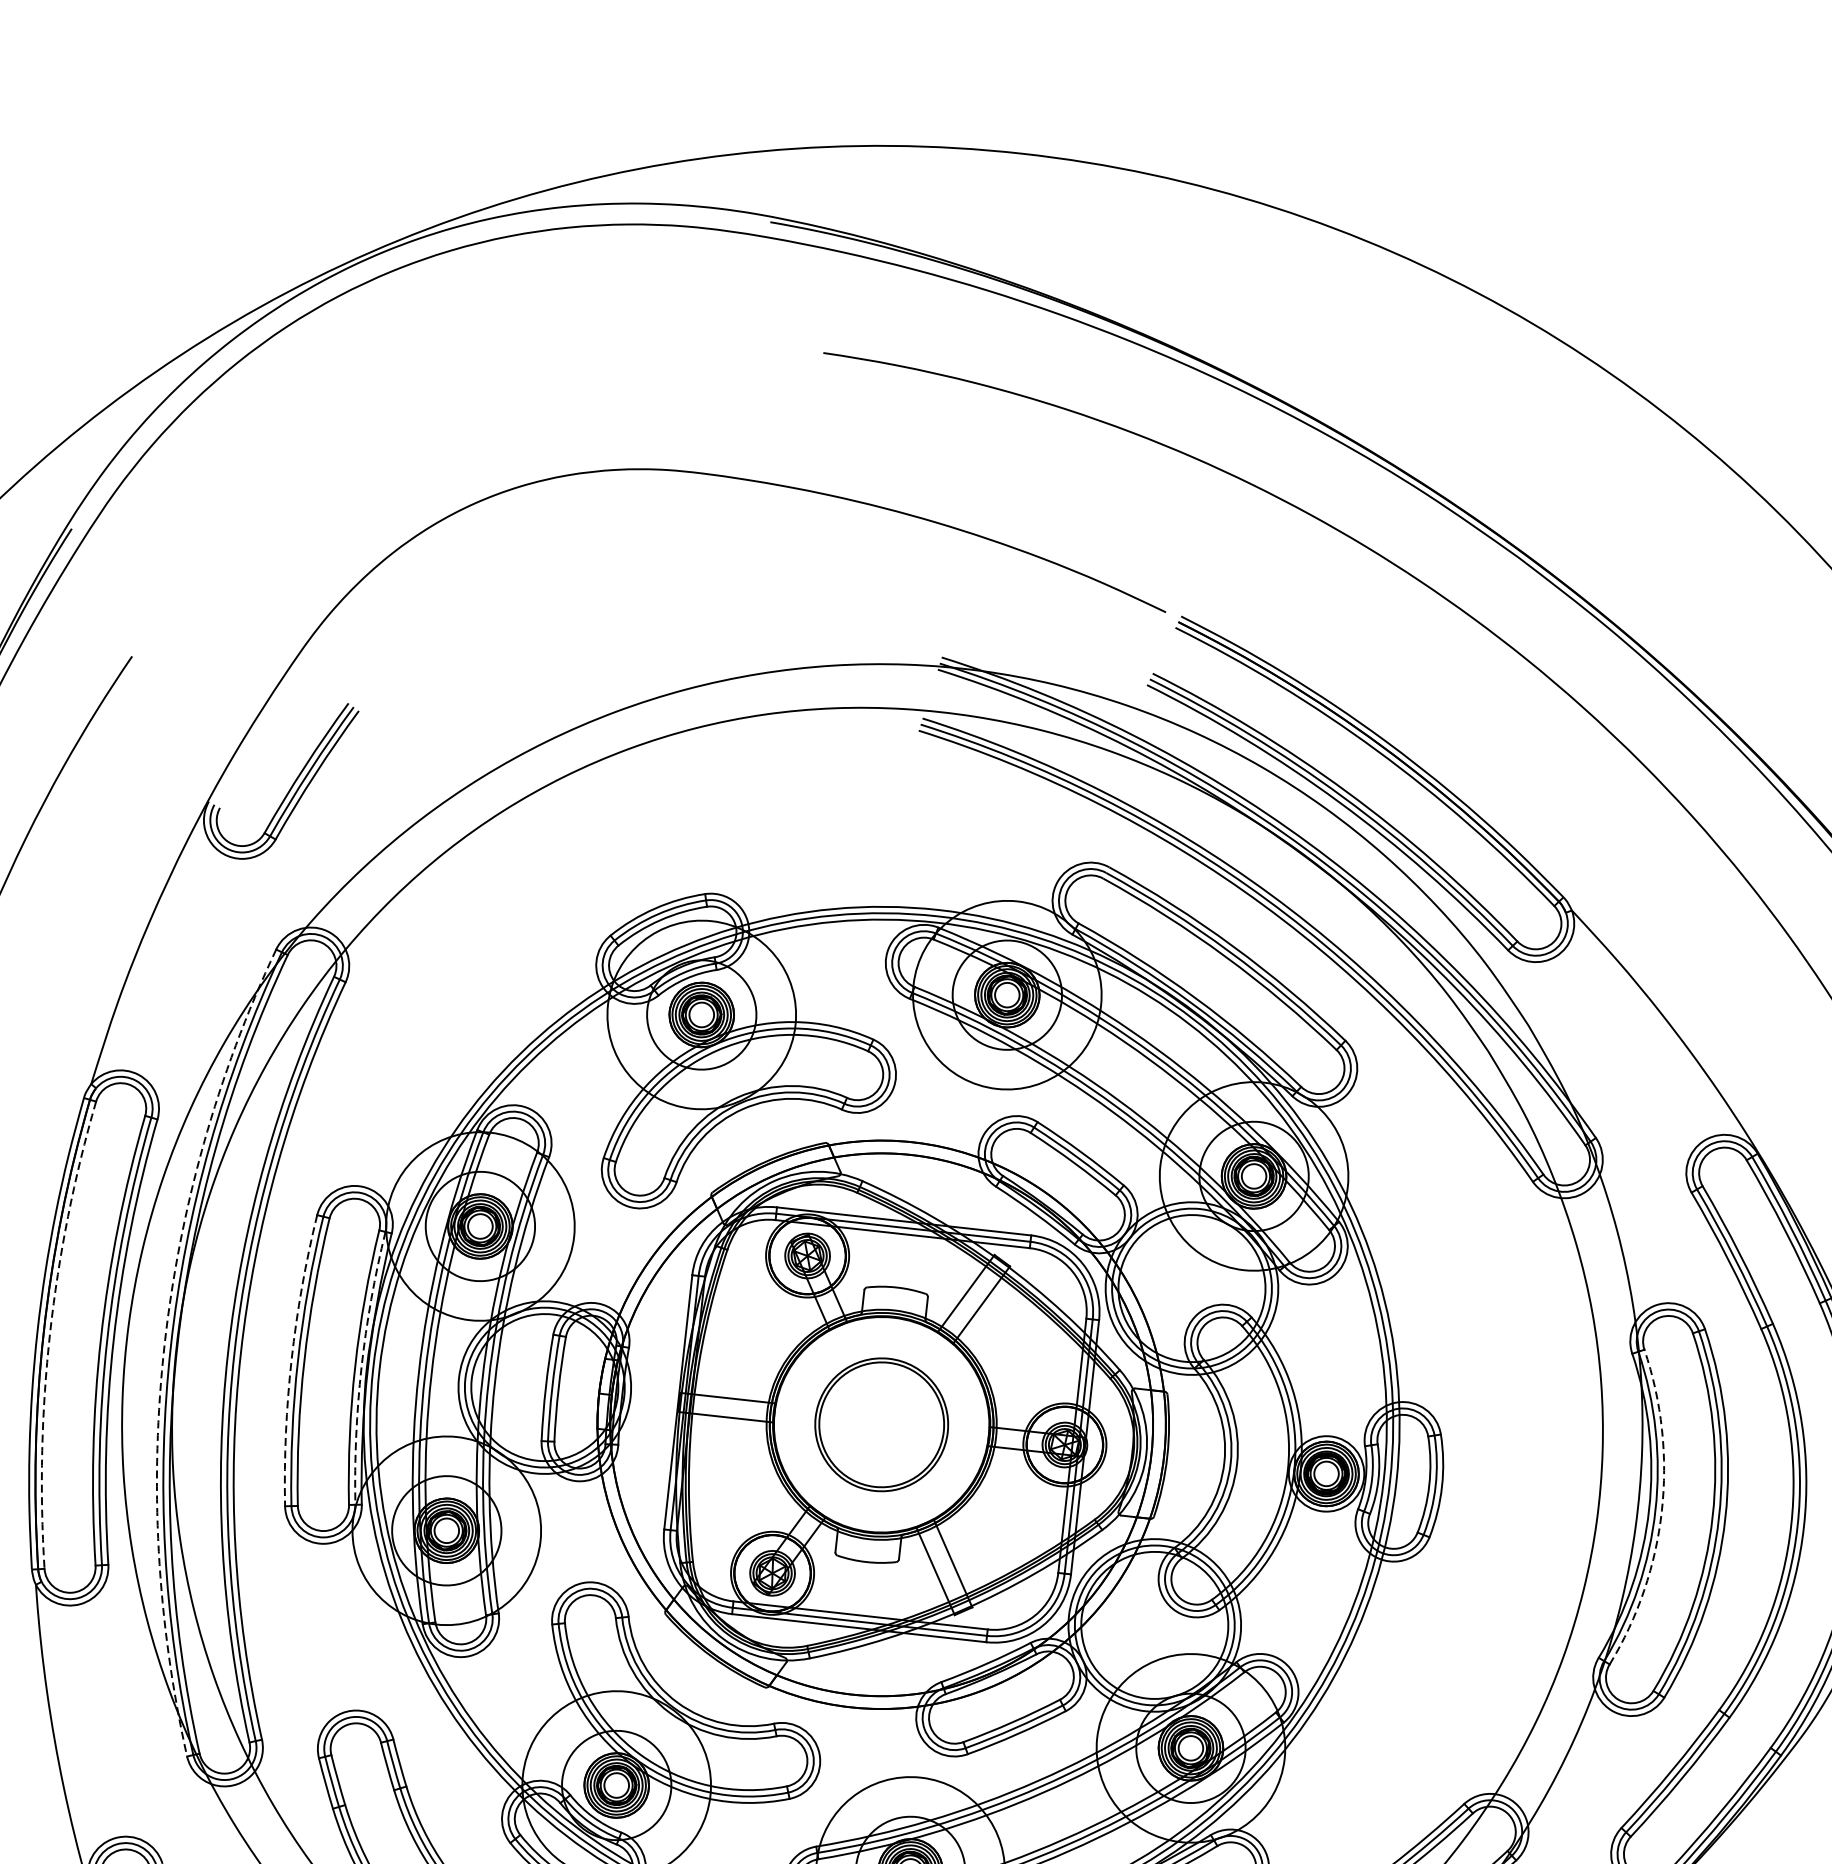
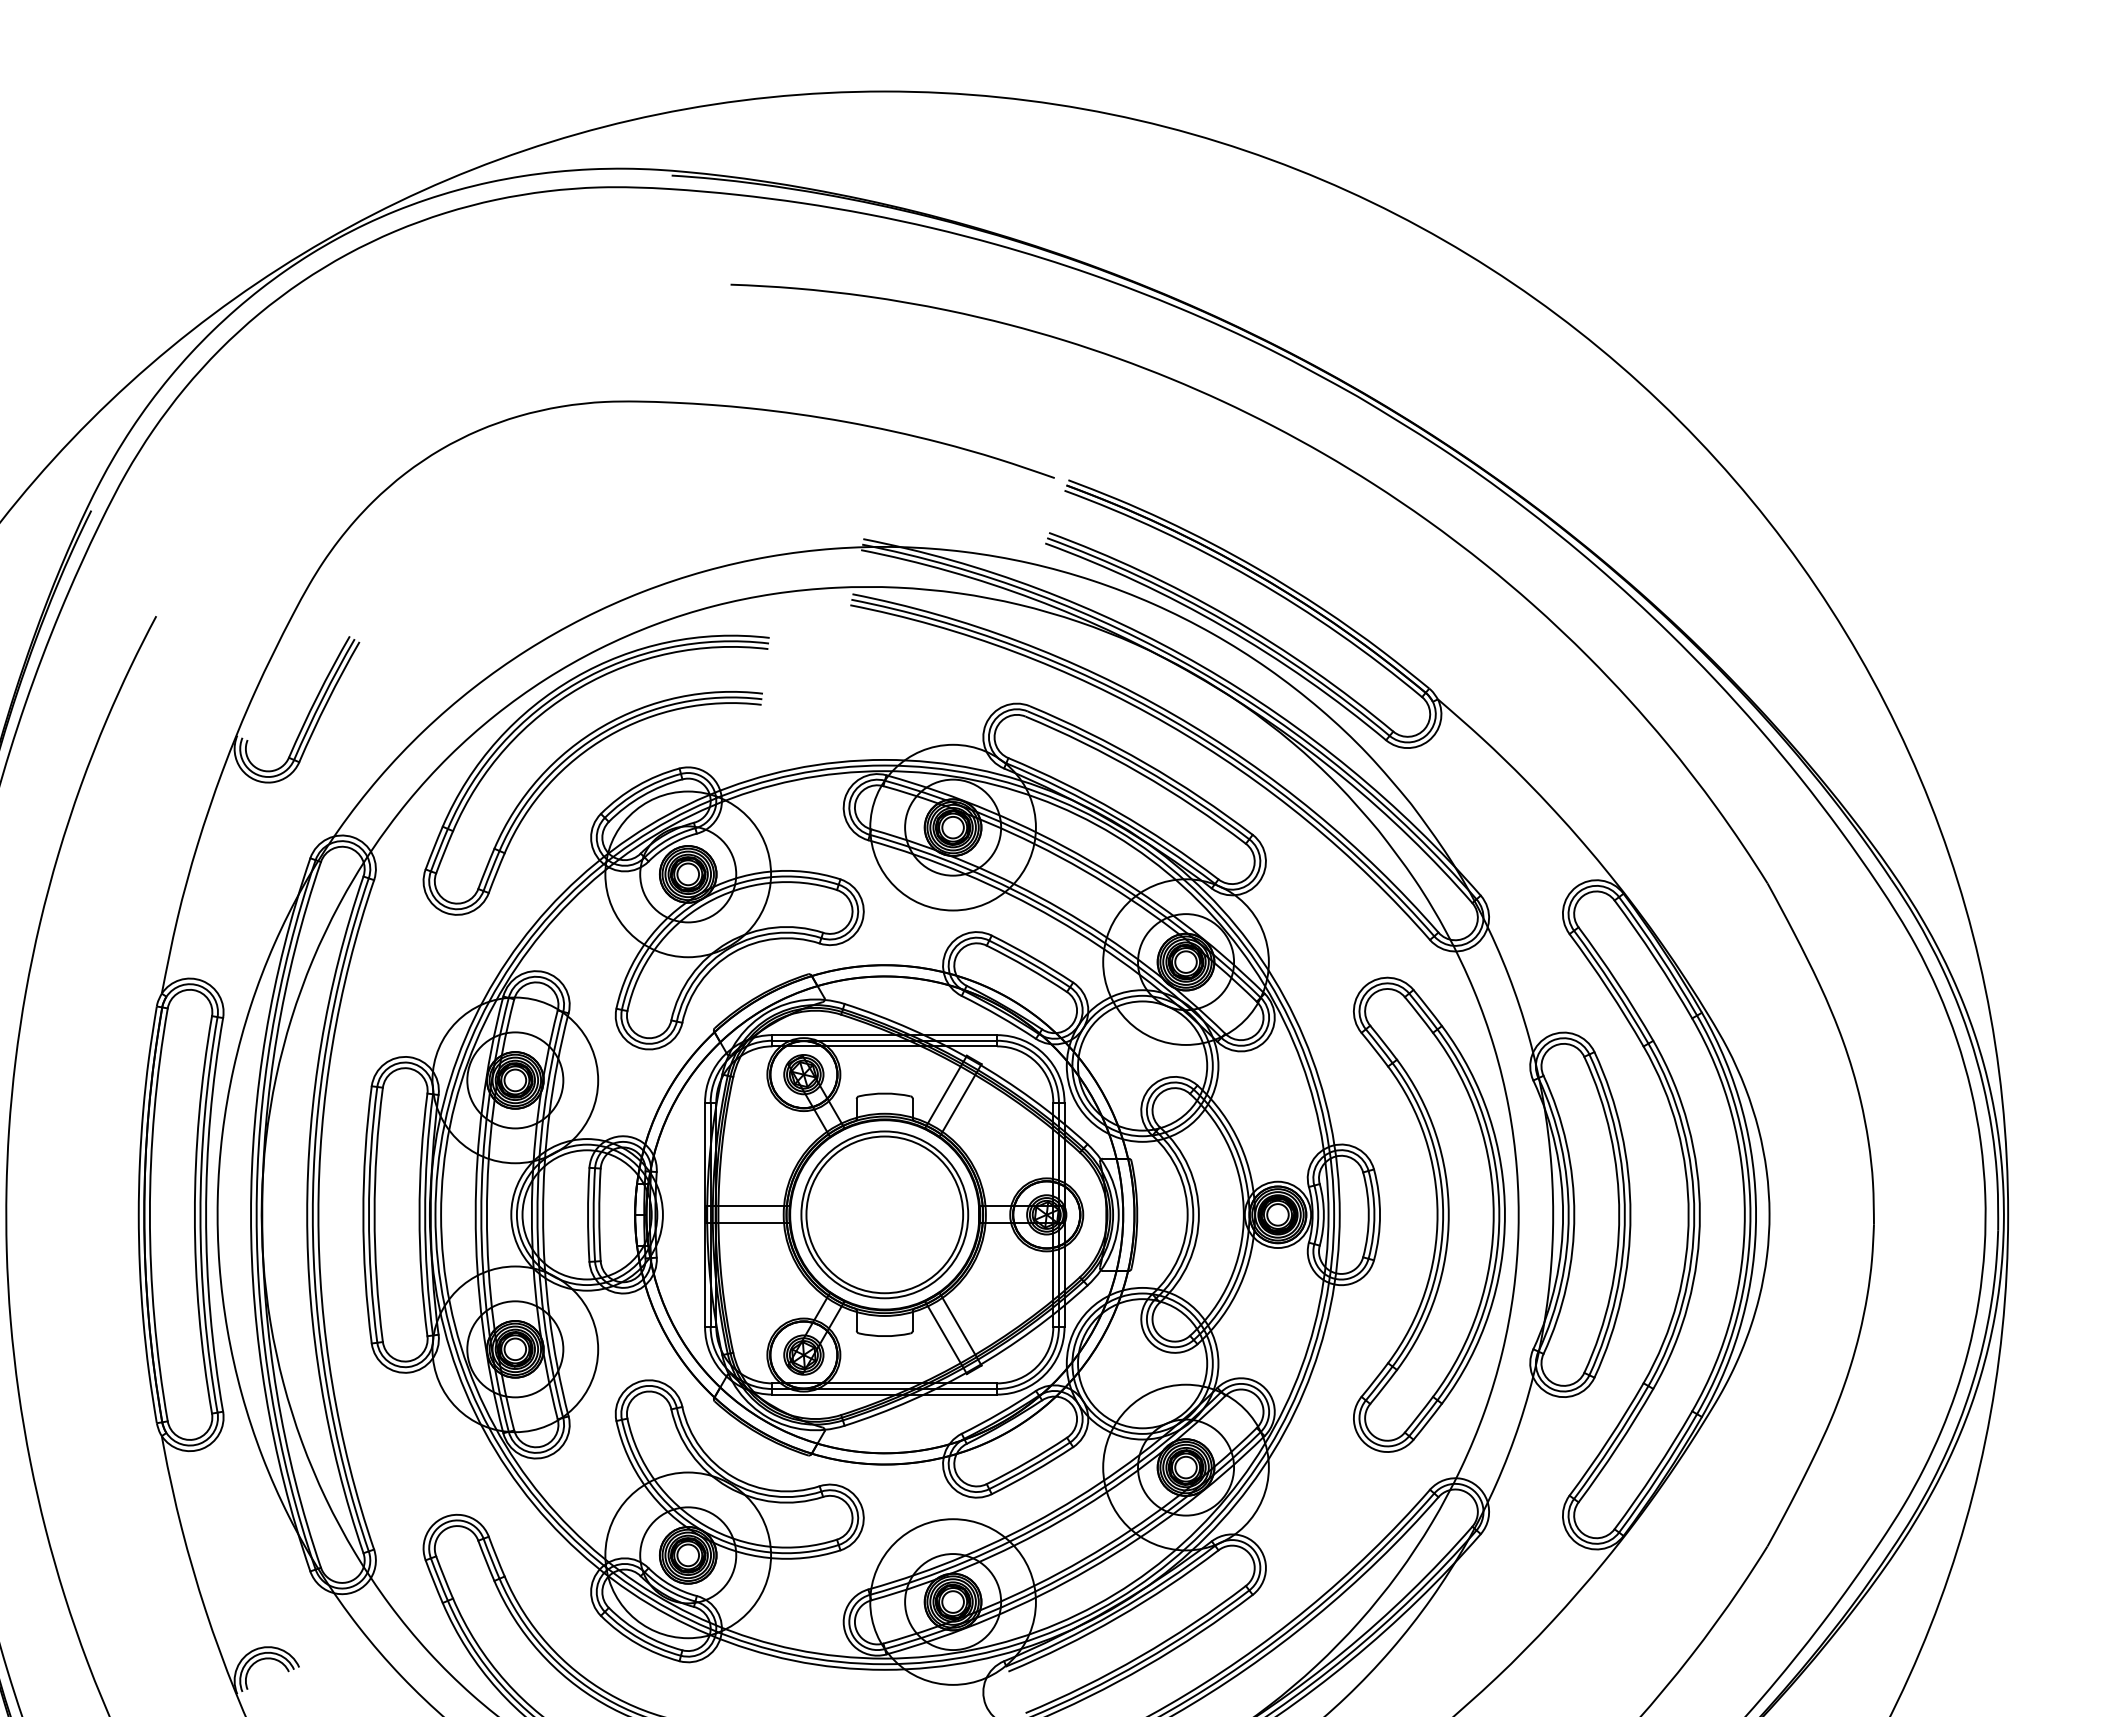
part: (594, 868) -> (580, 756), added
arc: (49, 1332) -> (149, 1214), dashed -> solid
arc: (165, 1345) -> (251, 1214), dashed -> solid
arc: (291, 1359) -> (363, 1214), dashed -> solid
arc: (361, 1366) -> (425, 1214), dashed -> solid
part: (881, 1424) -> (884, 1214), size x1.43
part: (1505, 1493) -> (1436, 1214), added
arc: (1662, 1510) -> (1574, 1214), dashed -> solid

